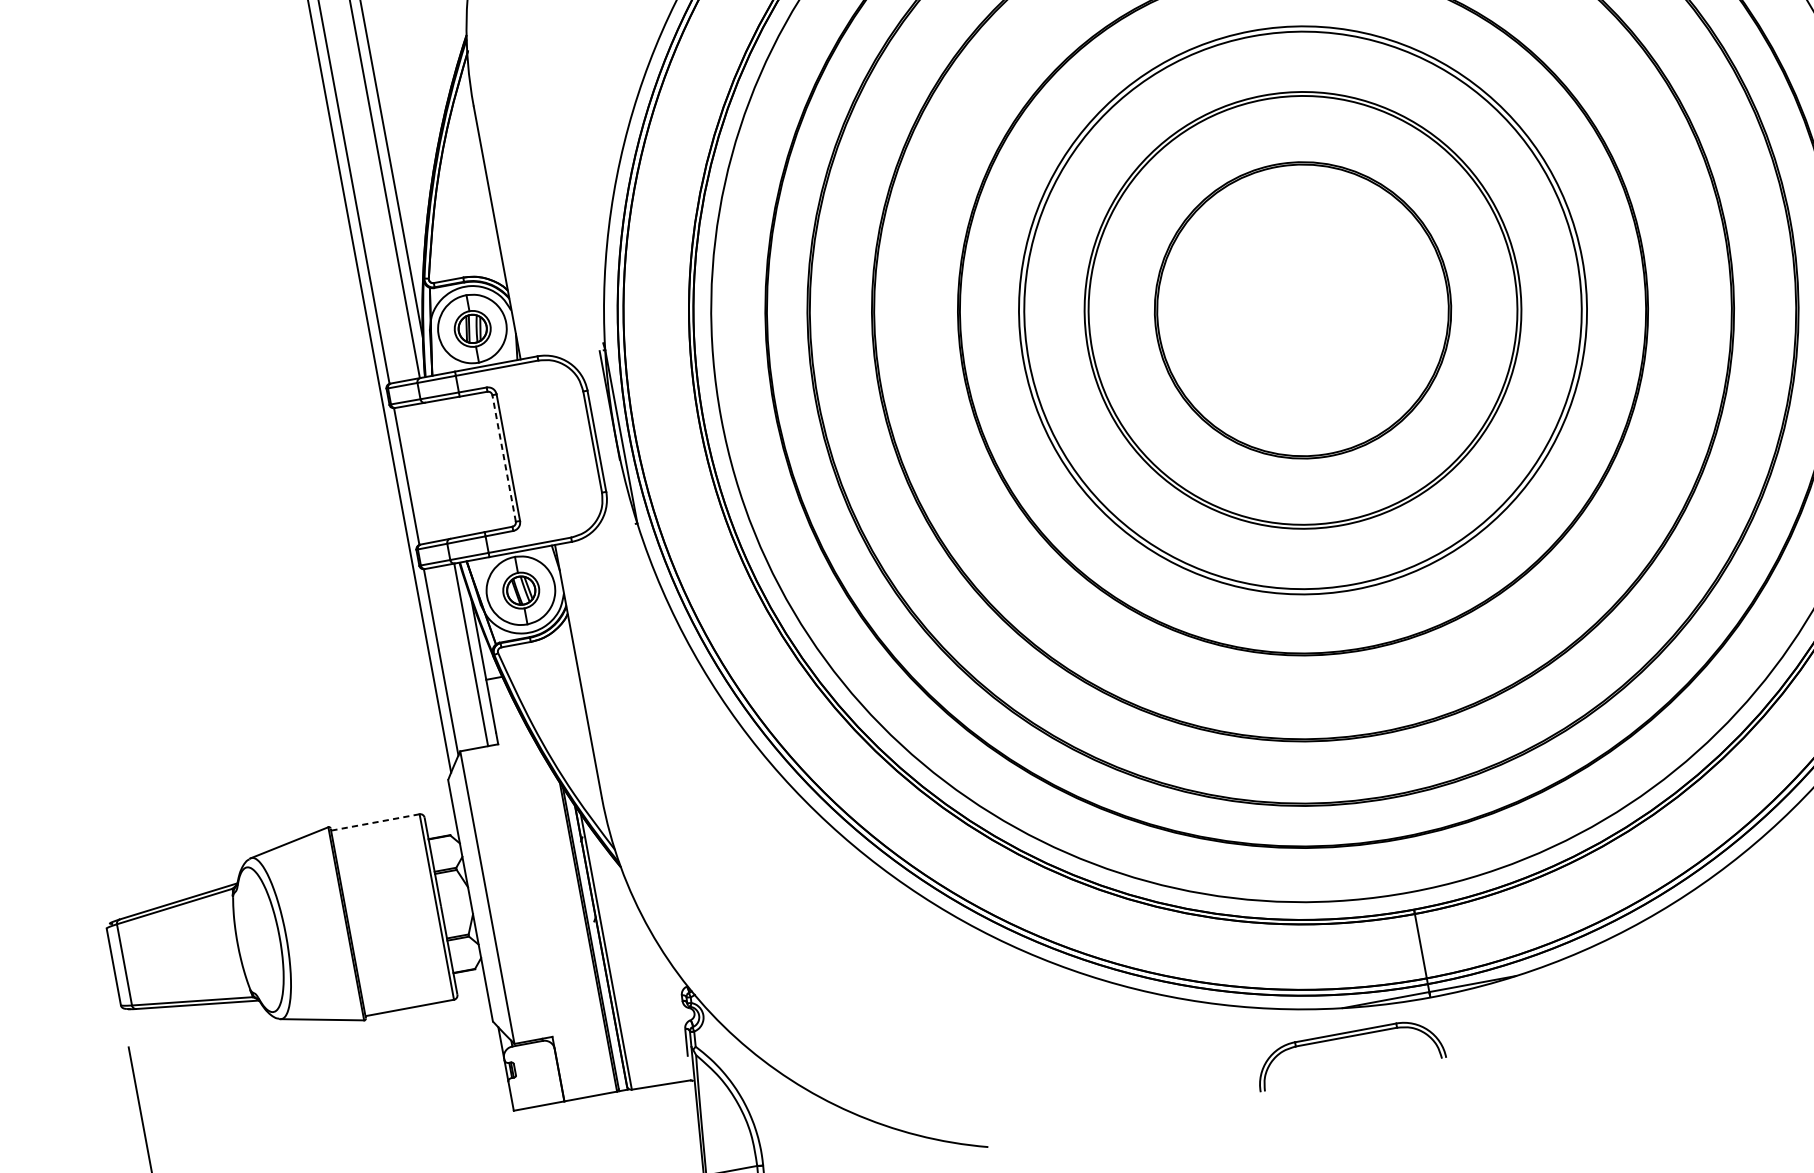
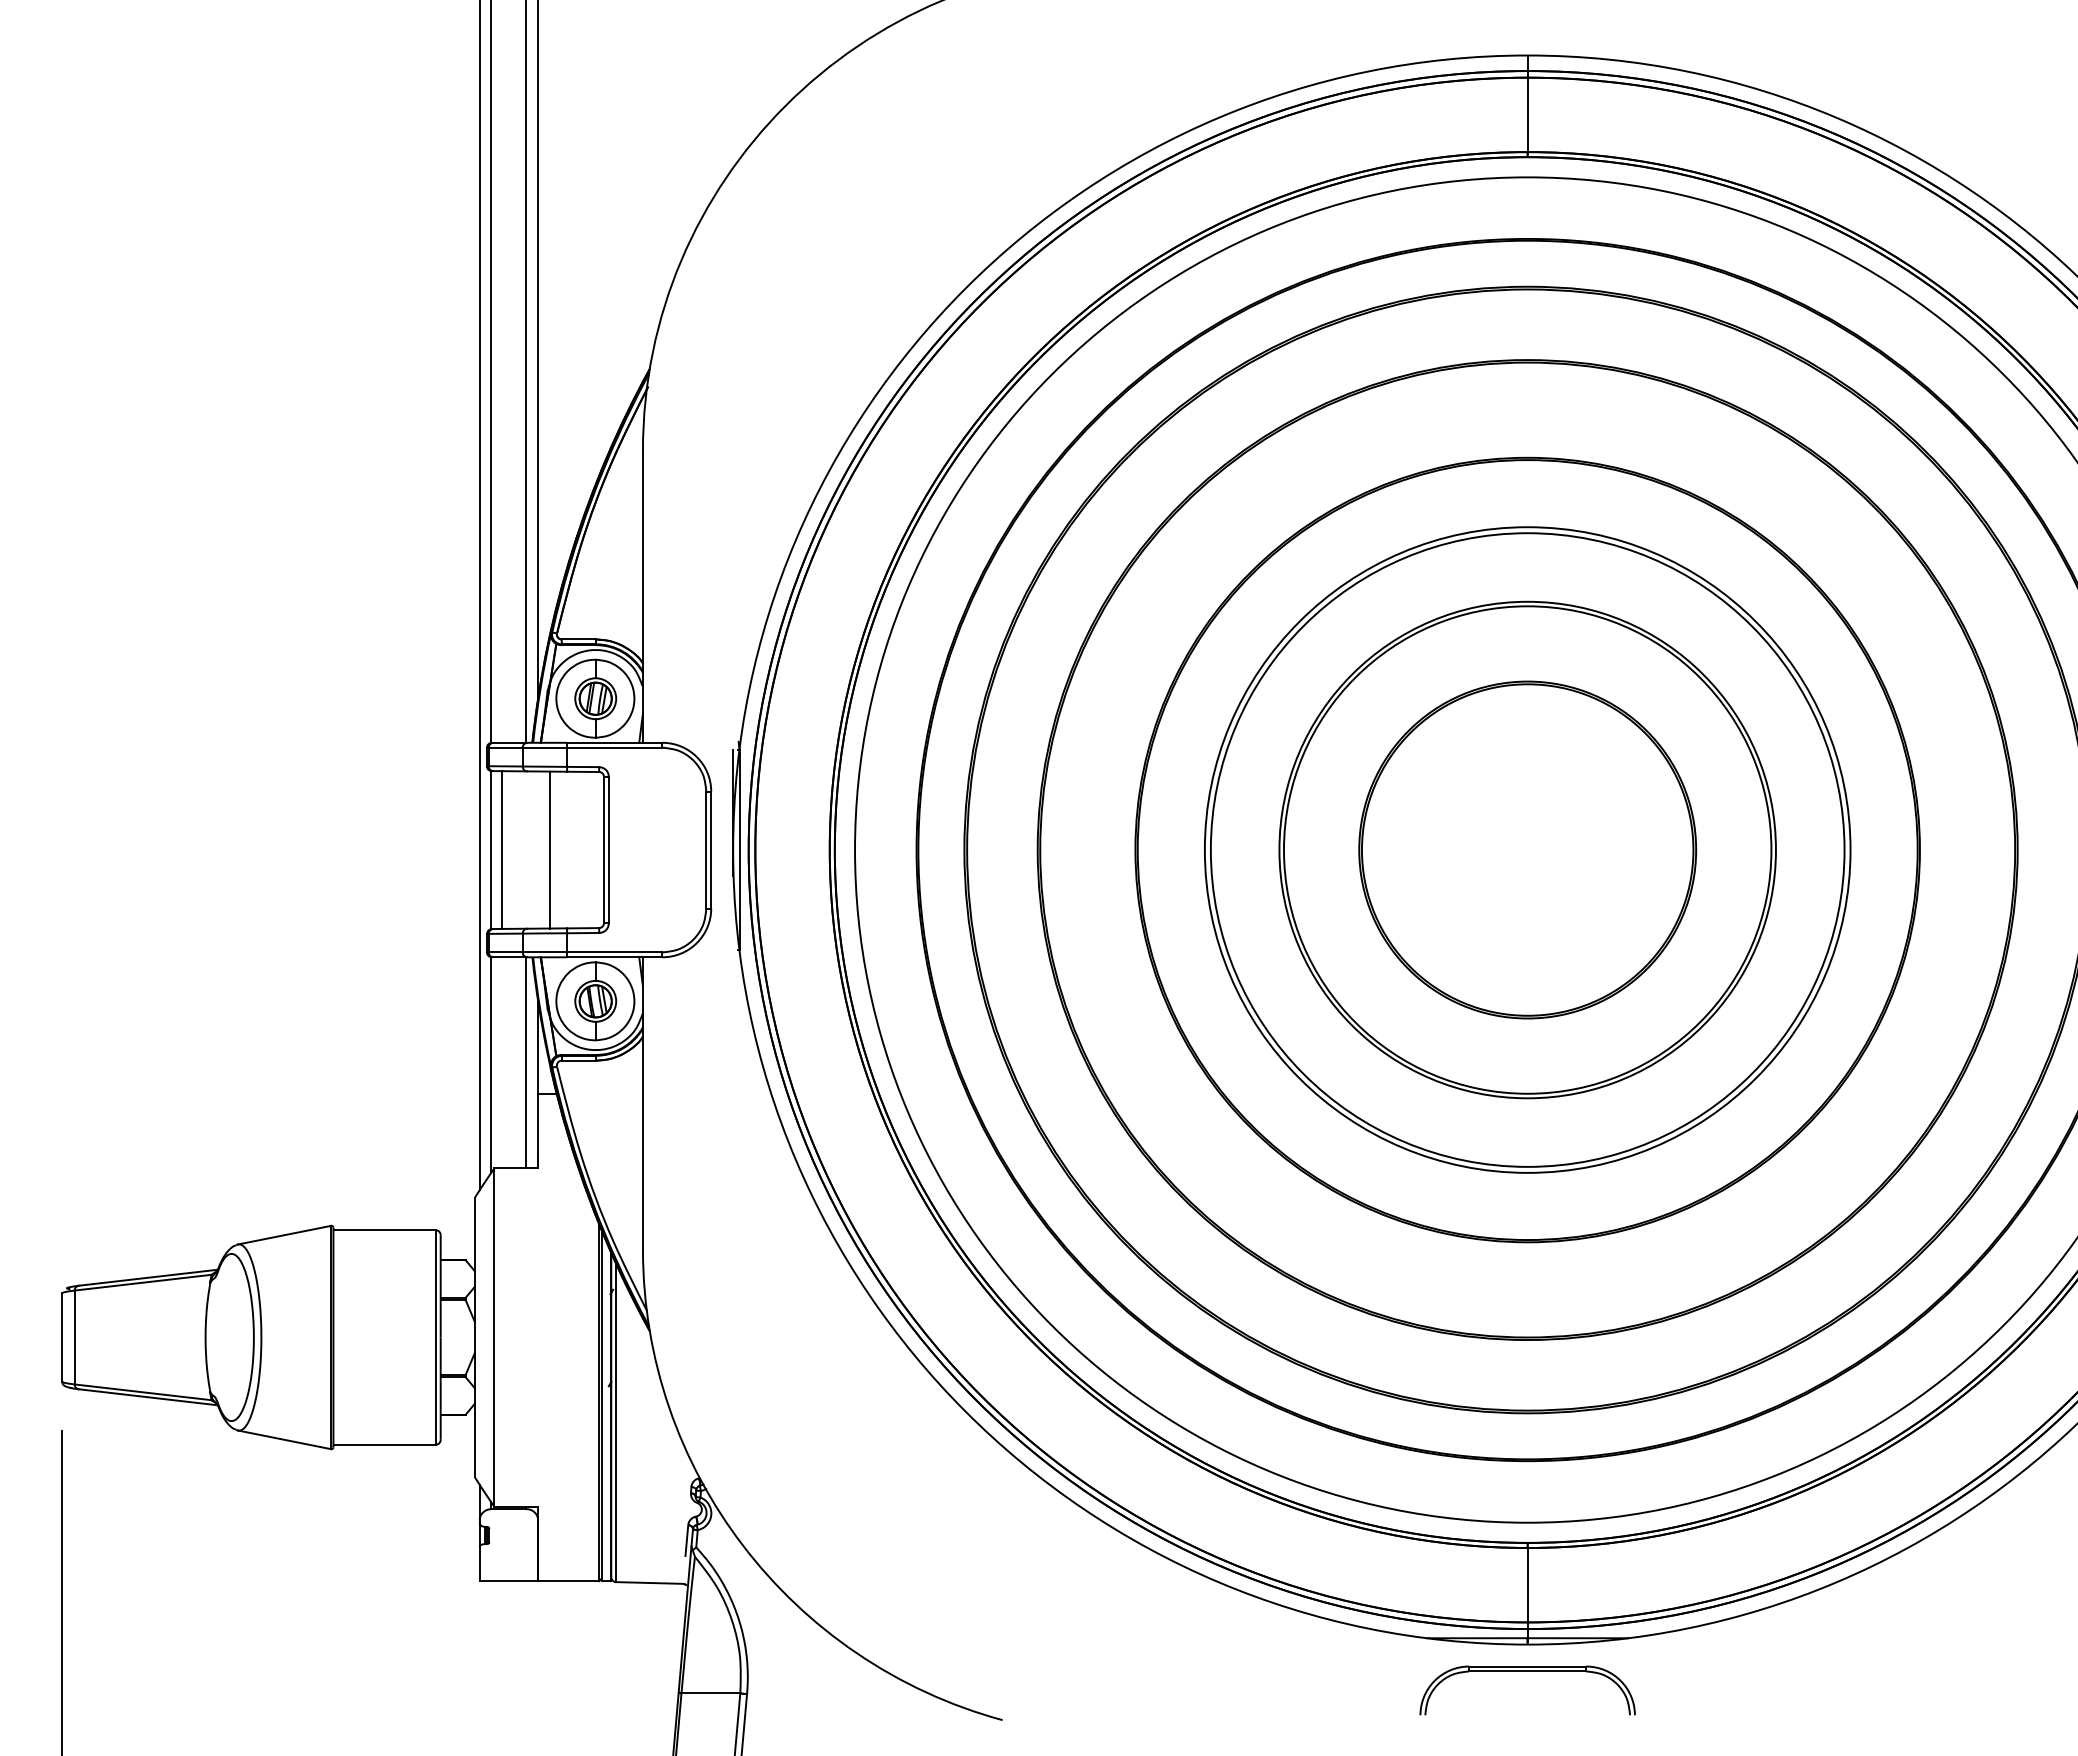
line: (503, 458) -> (603, 849), dashed -> solid
line: (457, 466) -> (550, 849), added
line: (415, 474) -> (501, 849), added
line: (376, 822) -> (385, 1230), dashed -> solid
part: (1346, 1037) -> (1527, 1671), moved

